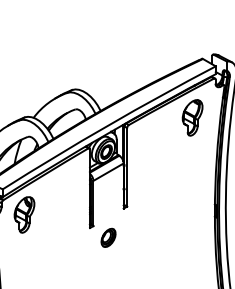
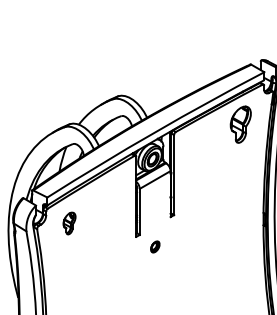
part: (24, 214) -> (69, 223), size x0.6
part: (108, 237) -> (155, 246), size x0.6

